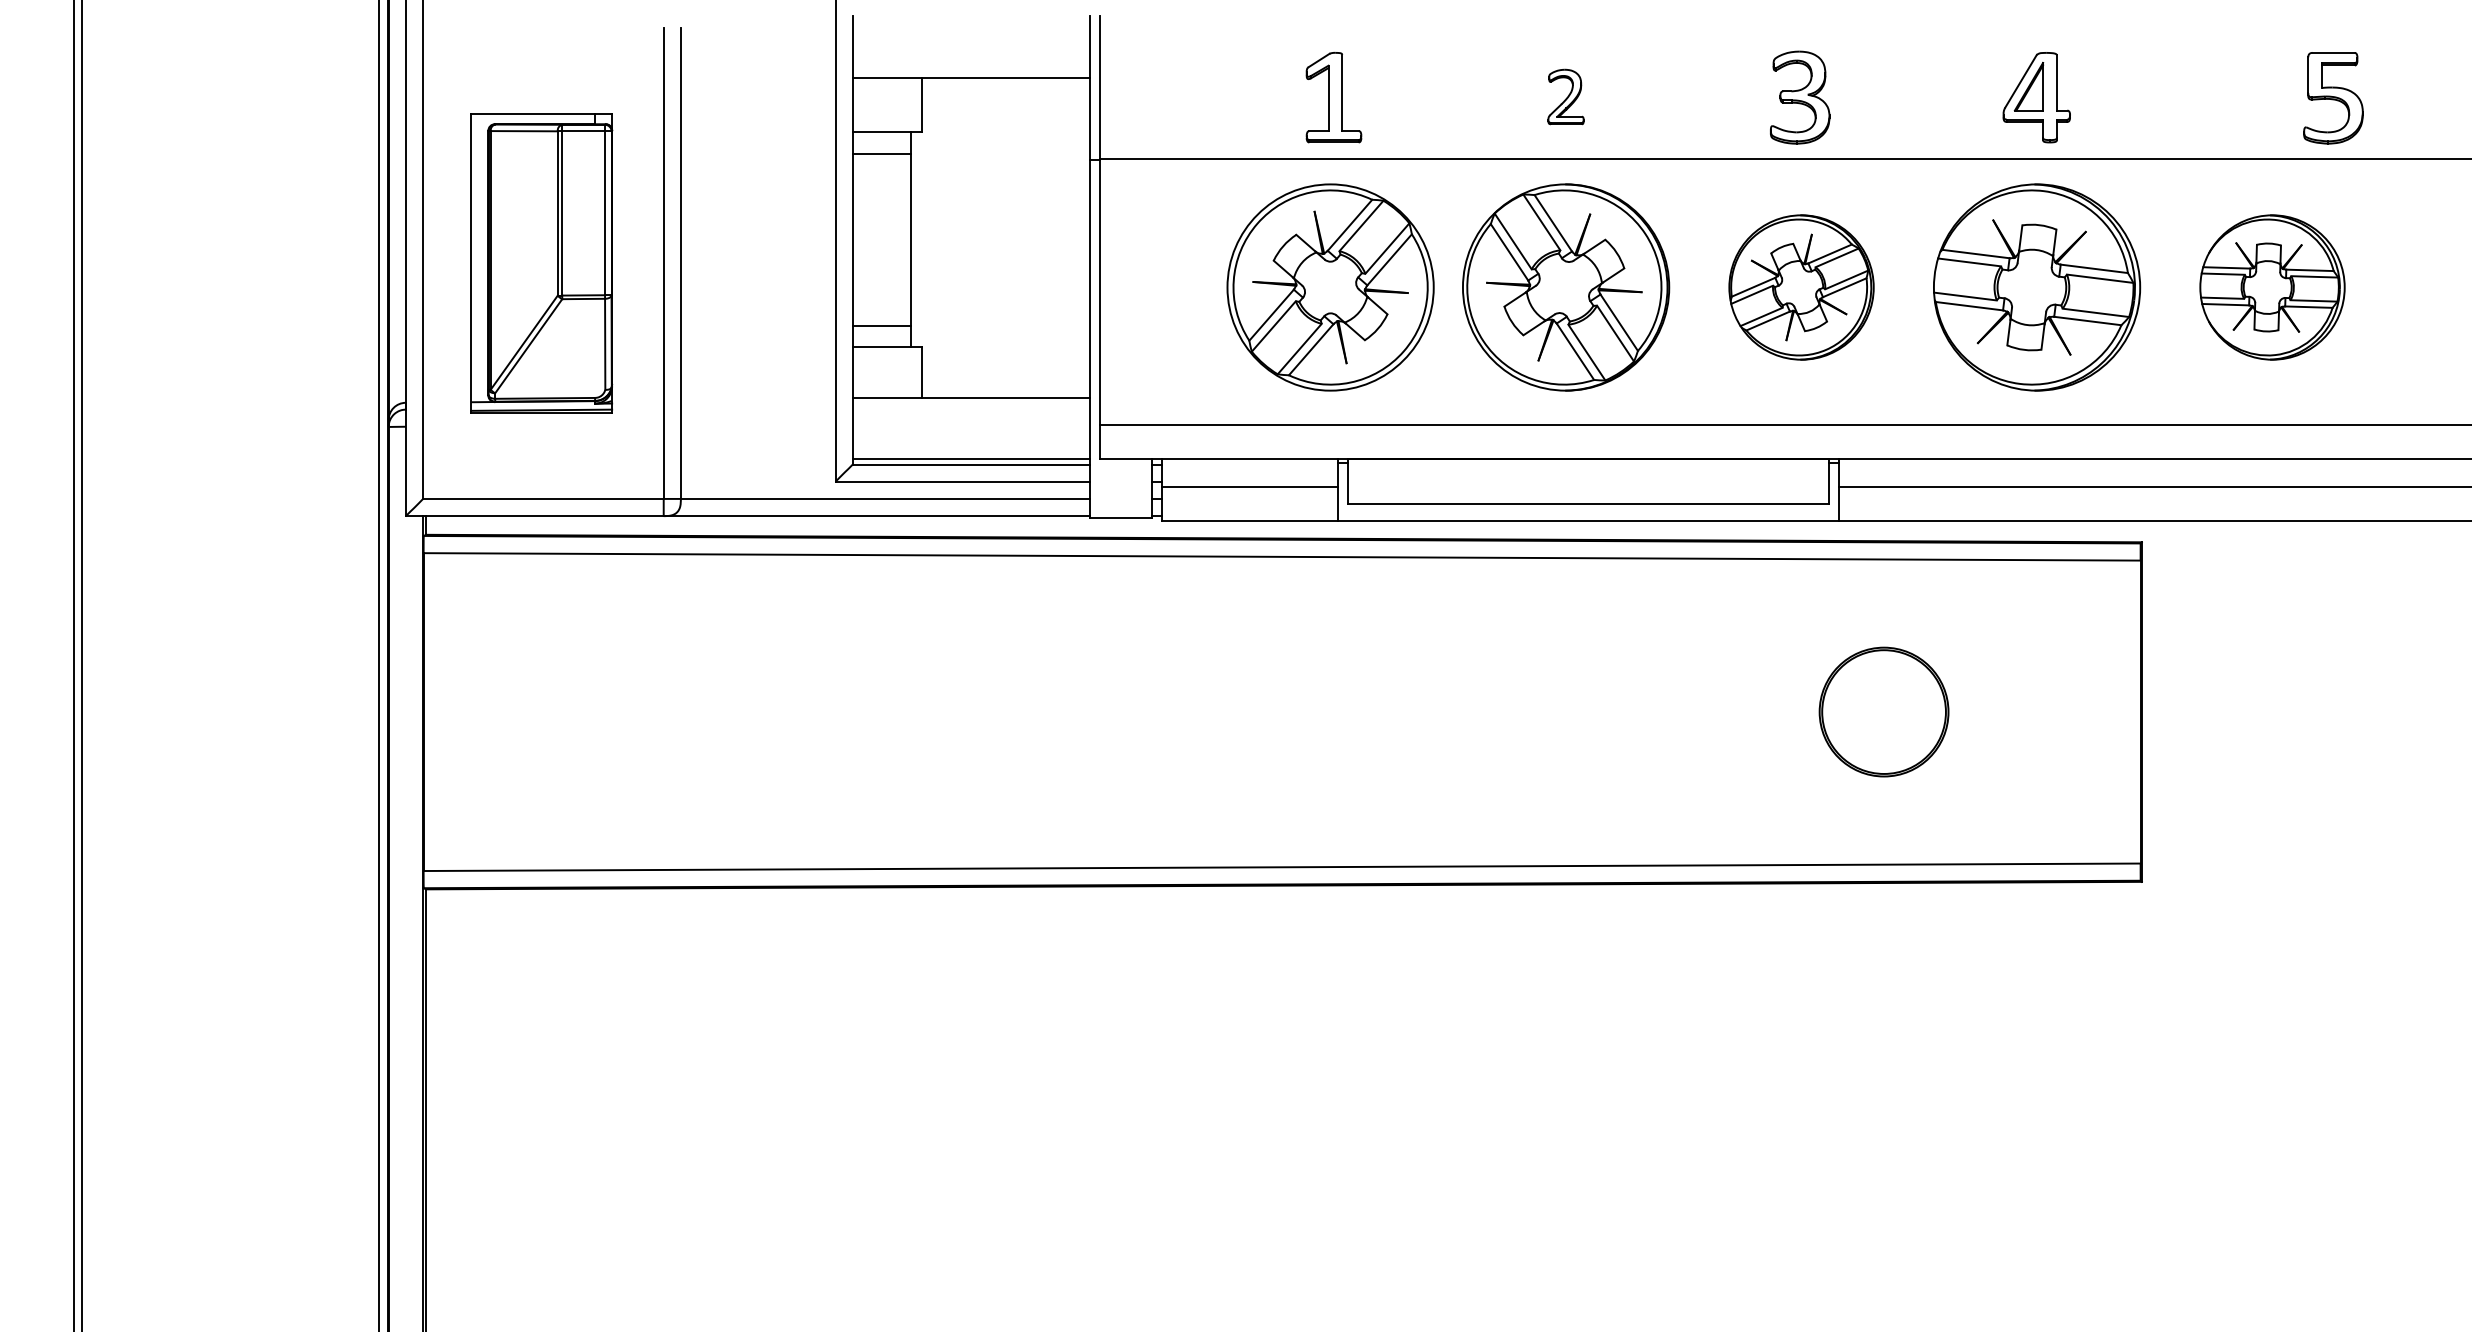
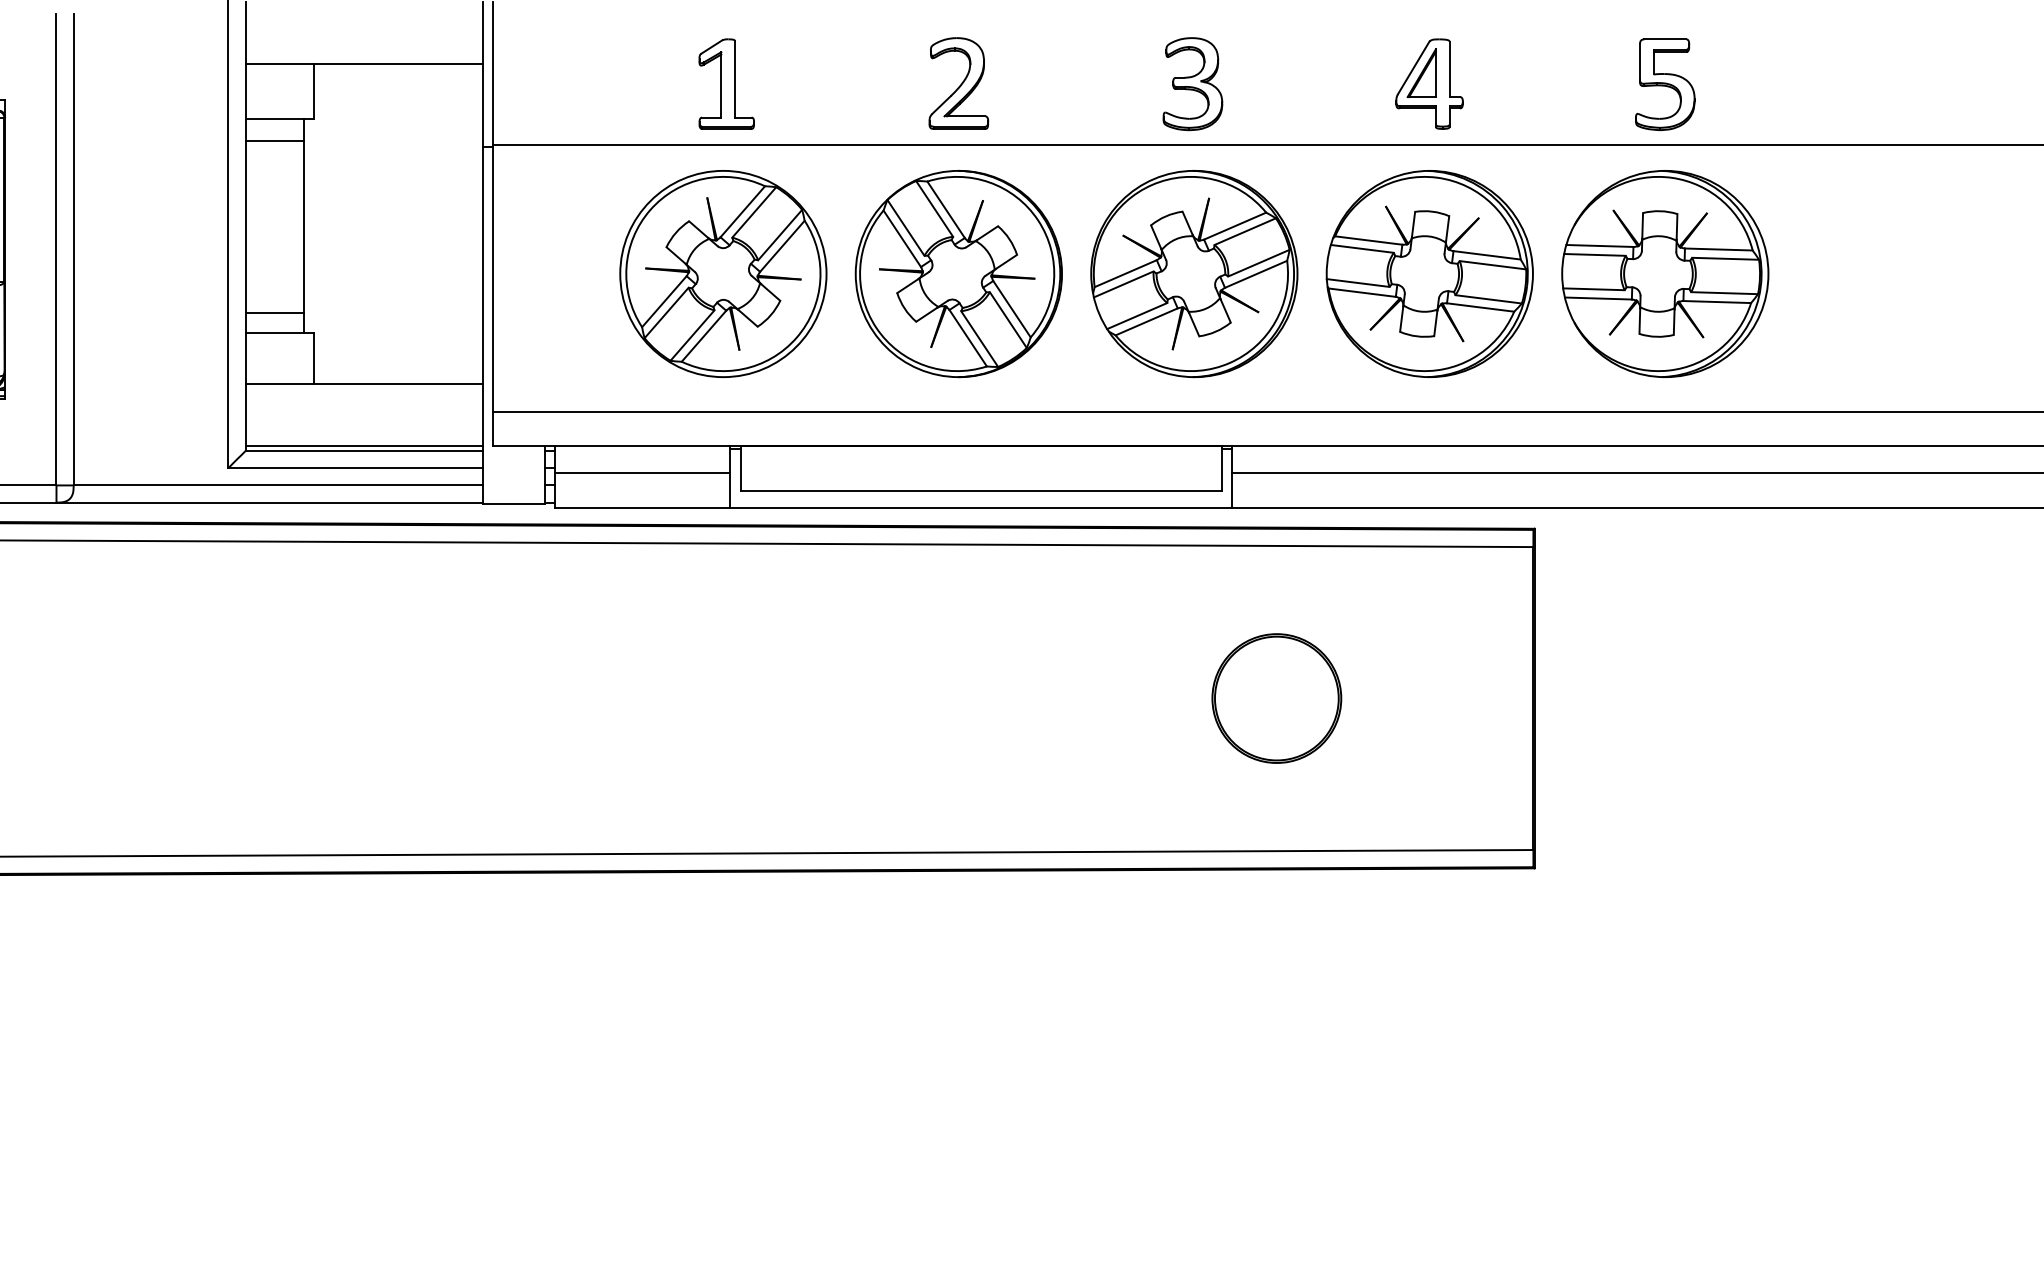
part: (1565, 96) -> (958, 82), size x1.67
part: (2333, 98) -> (1665, 84), moved
part: (1801, 287) -> (1194, 273), size x1.43
part: (2272, 287) -> (1665, 273), size x1.43

